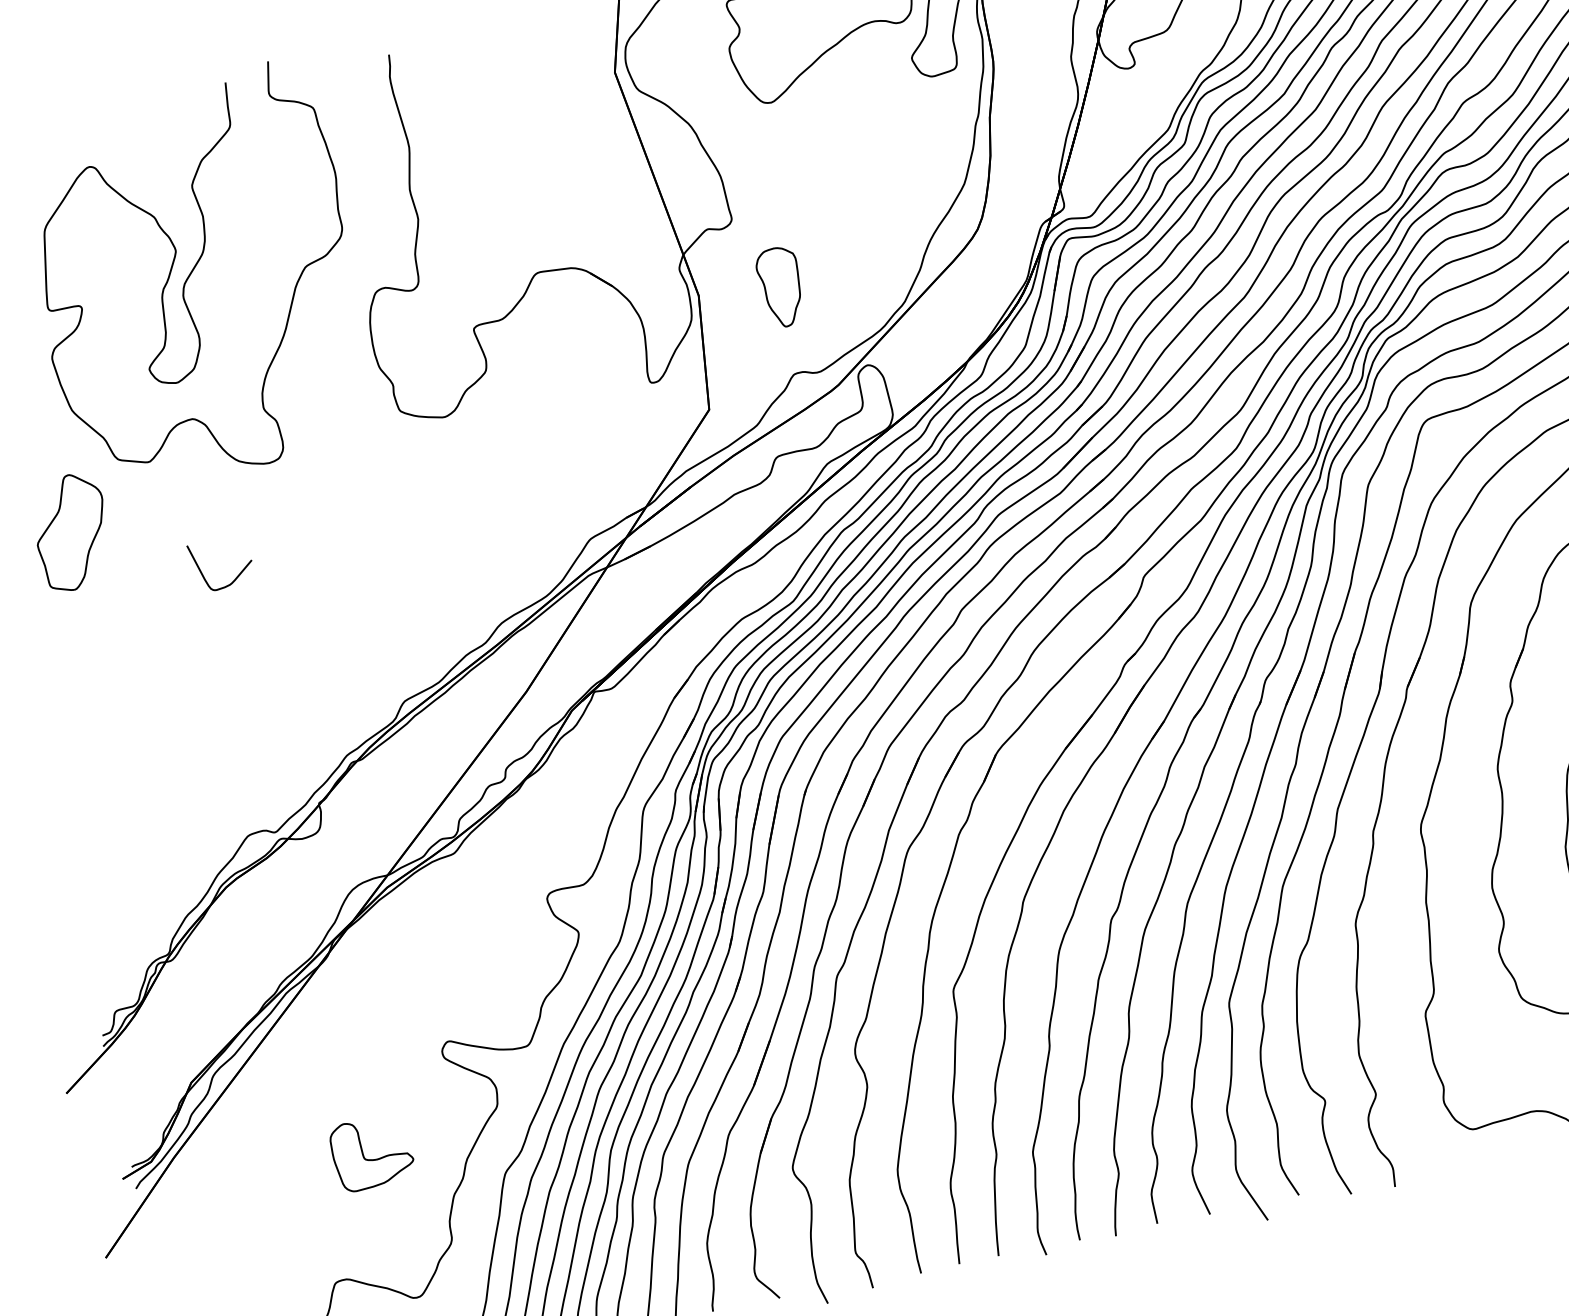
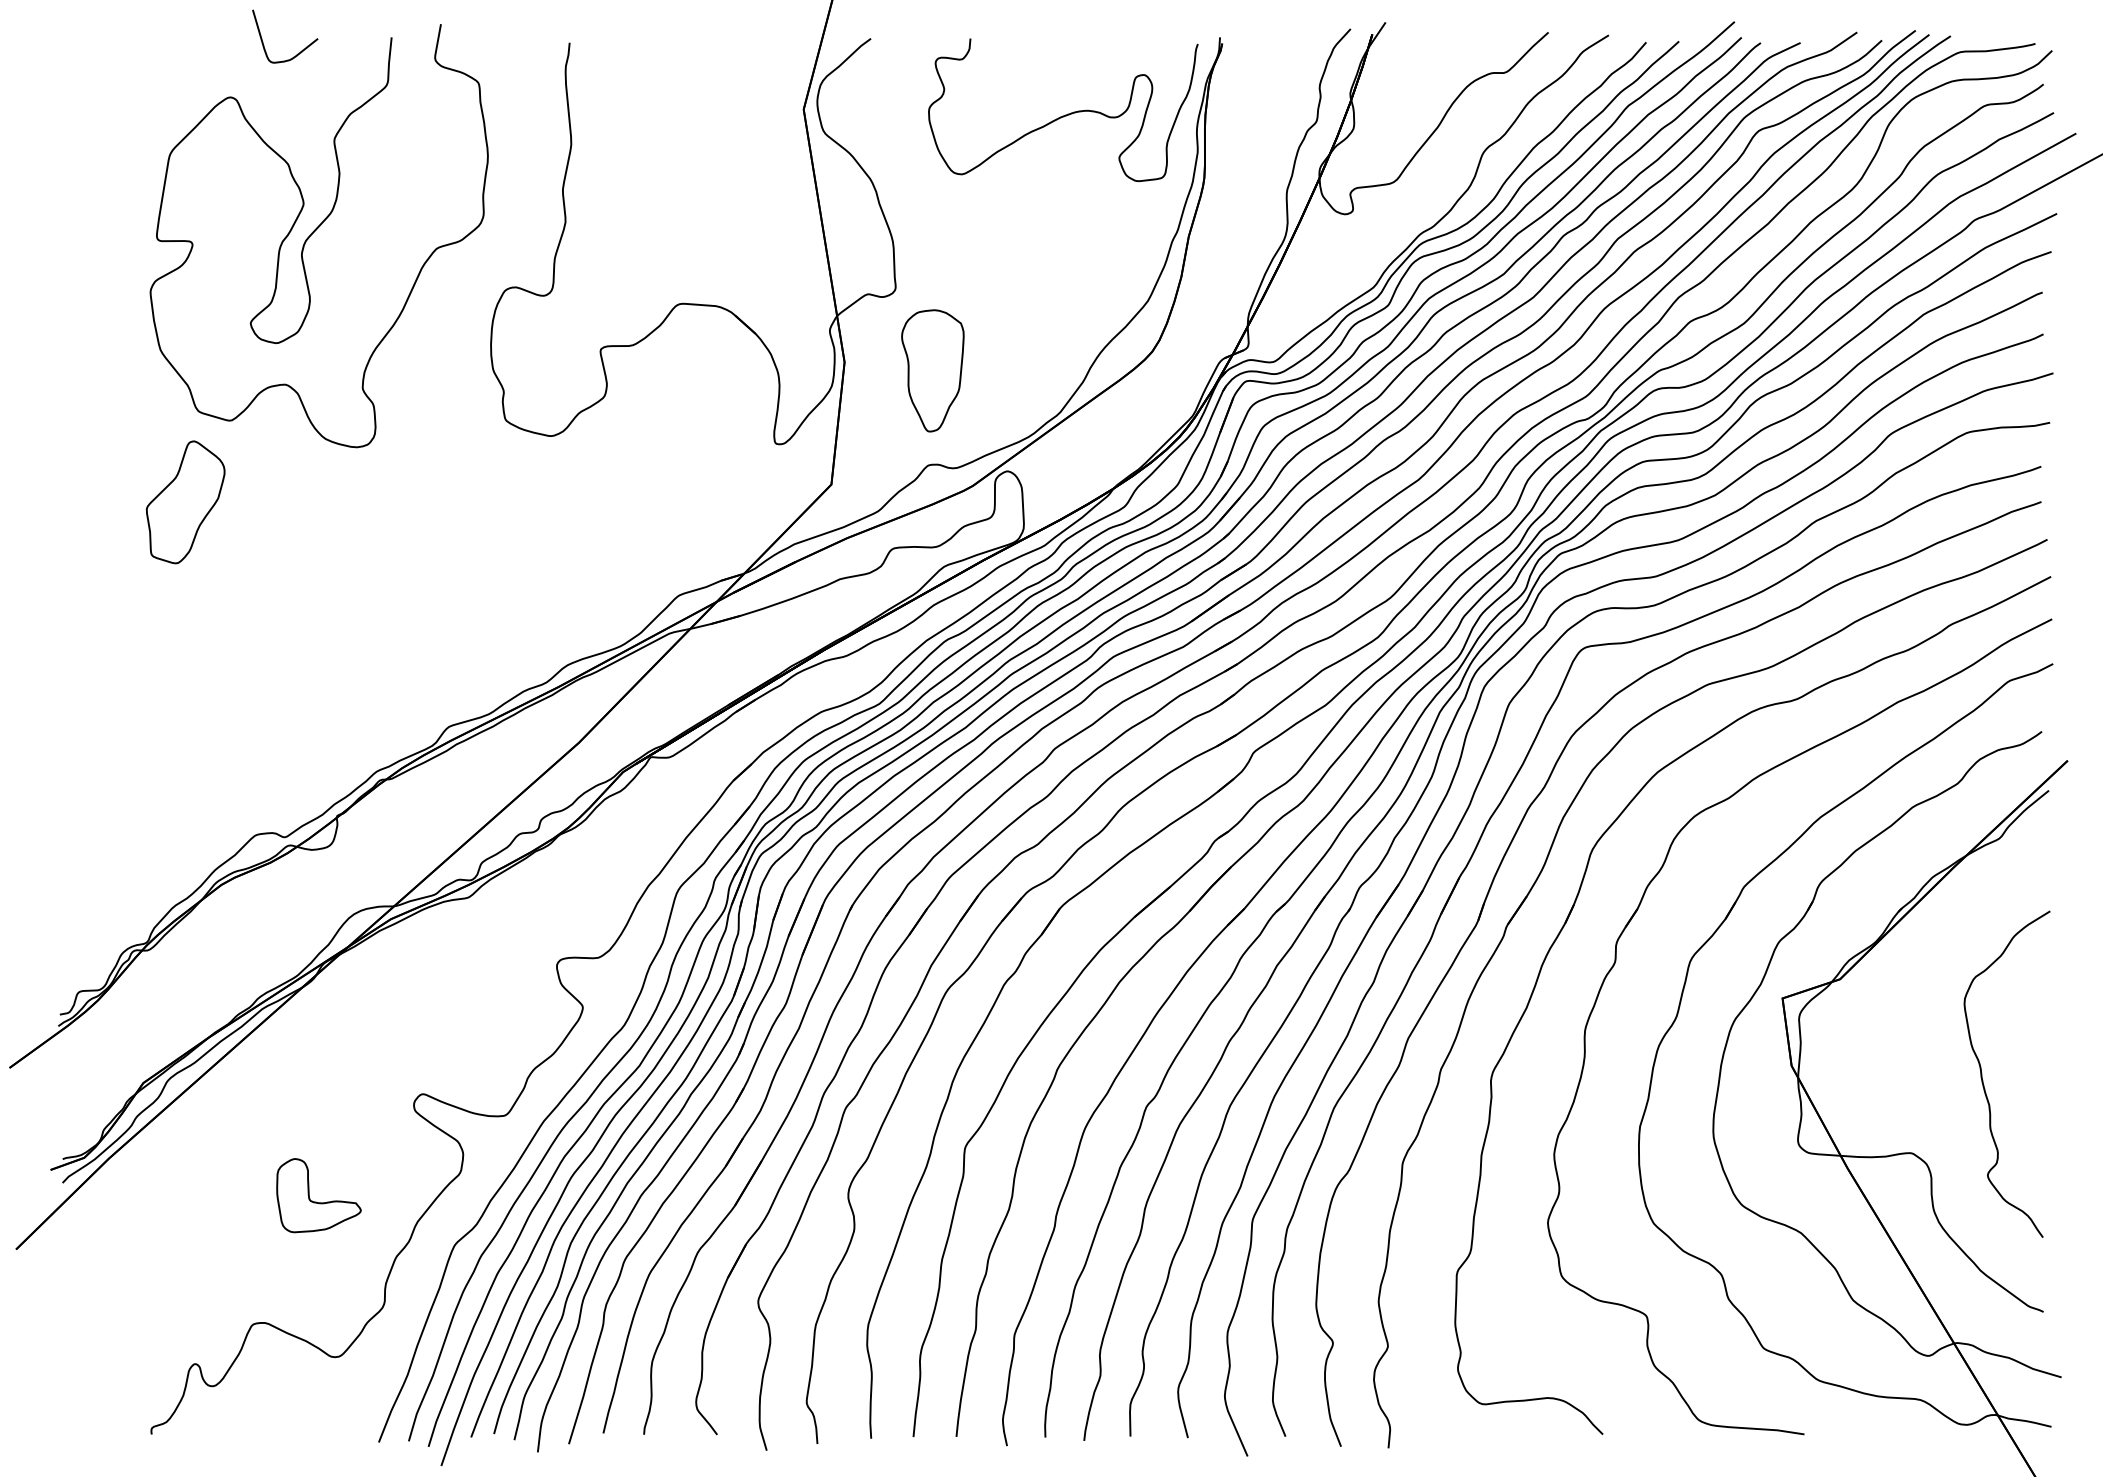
part: (780, 287) -> (932, 370), size x1.43
part: (71, 532) -> (185, 502), moved
curve: (235, 577) -> (297, 53), moved

